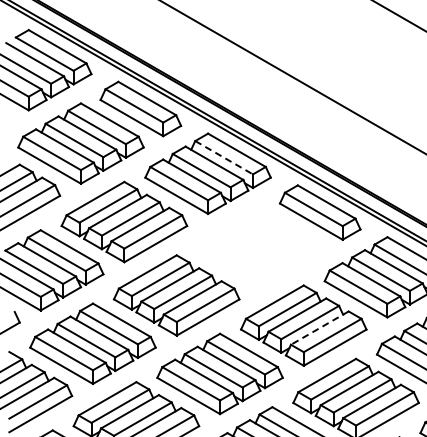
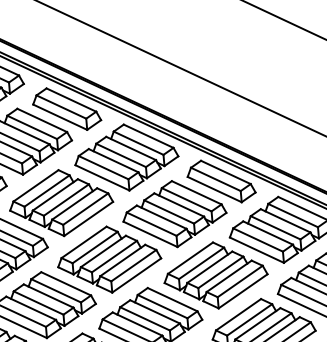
line: (224, 157) -> (138, 143), dashed -> solid
part: (260, 246) -> (174, 213), added
line: (319, 328) -> (228, 276), dashed -> solid

